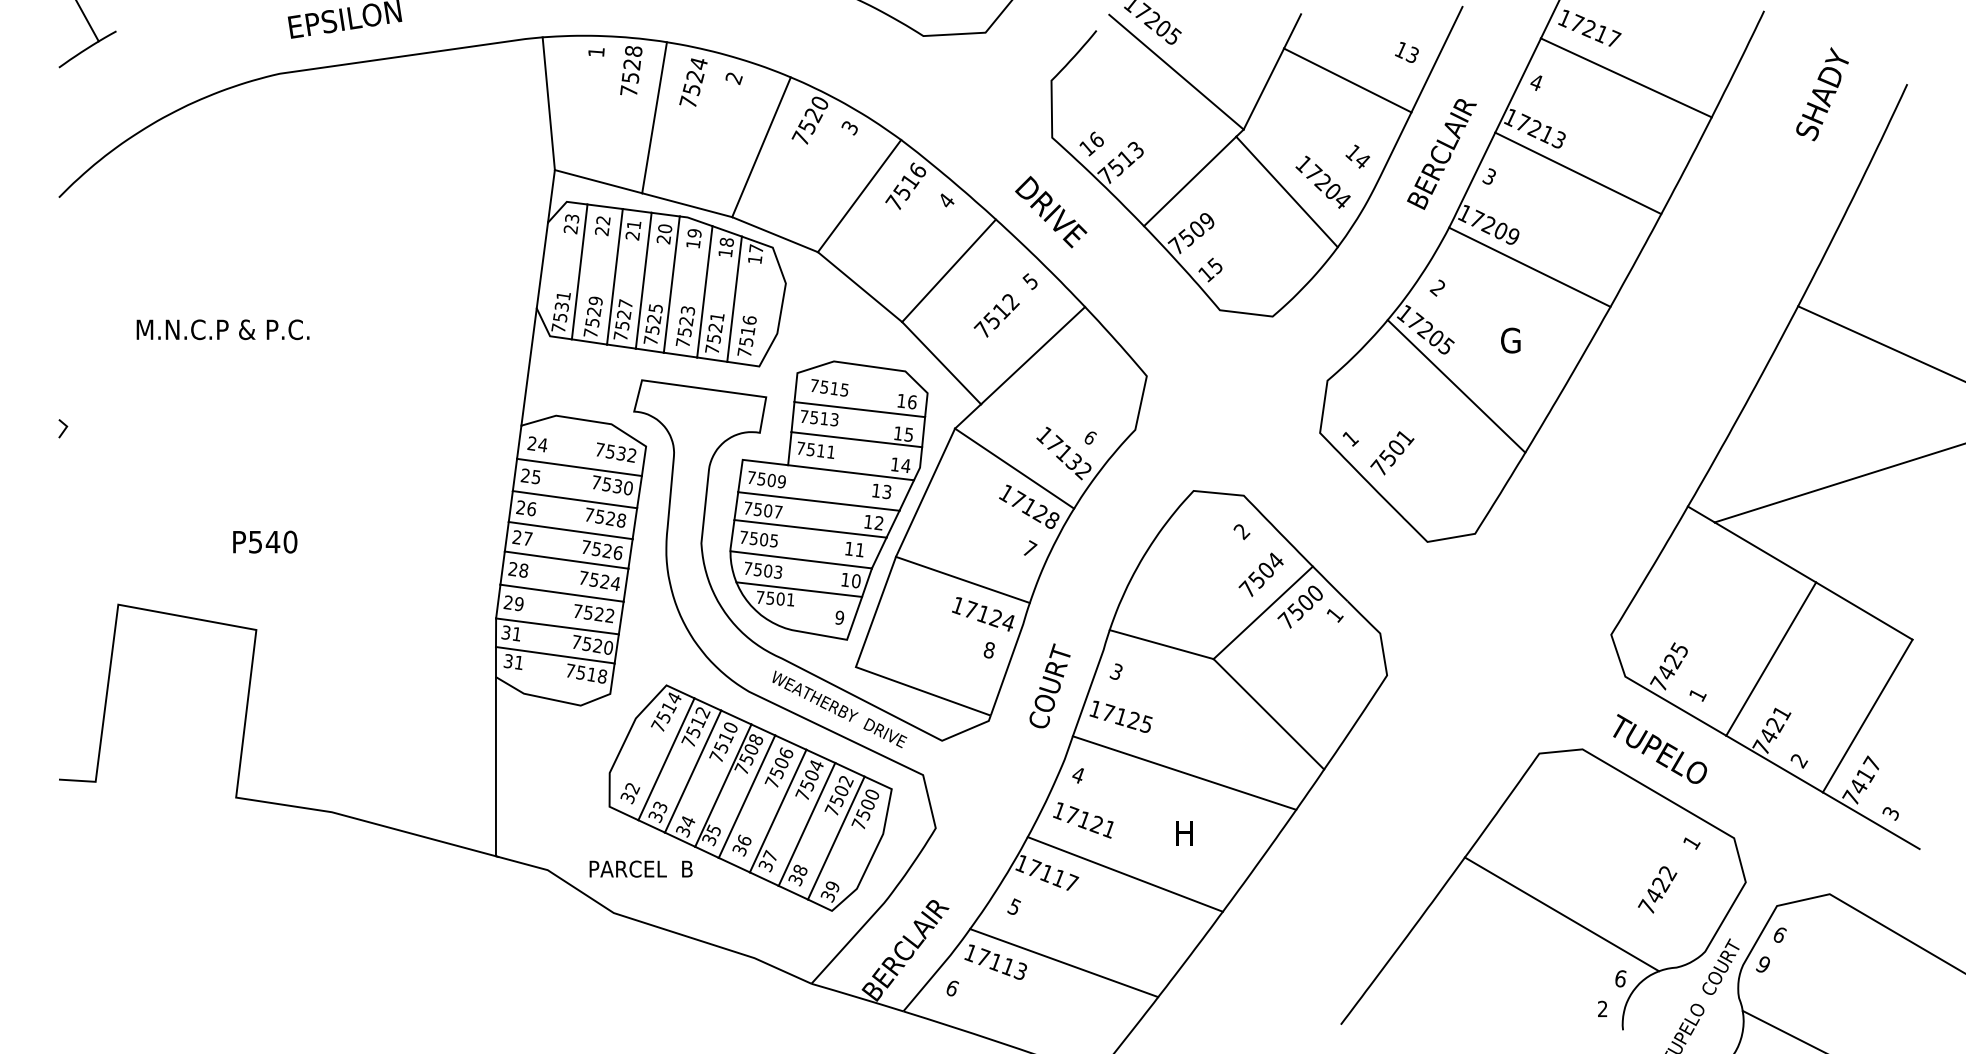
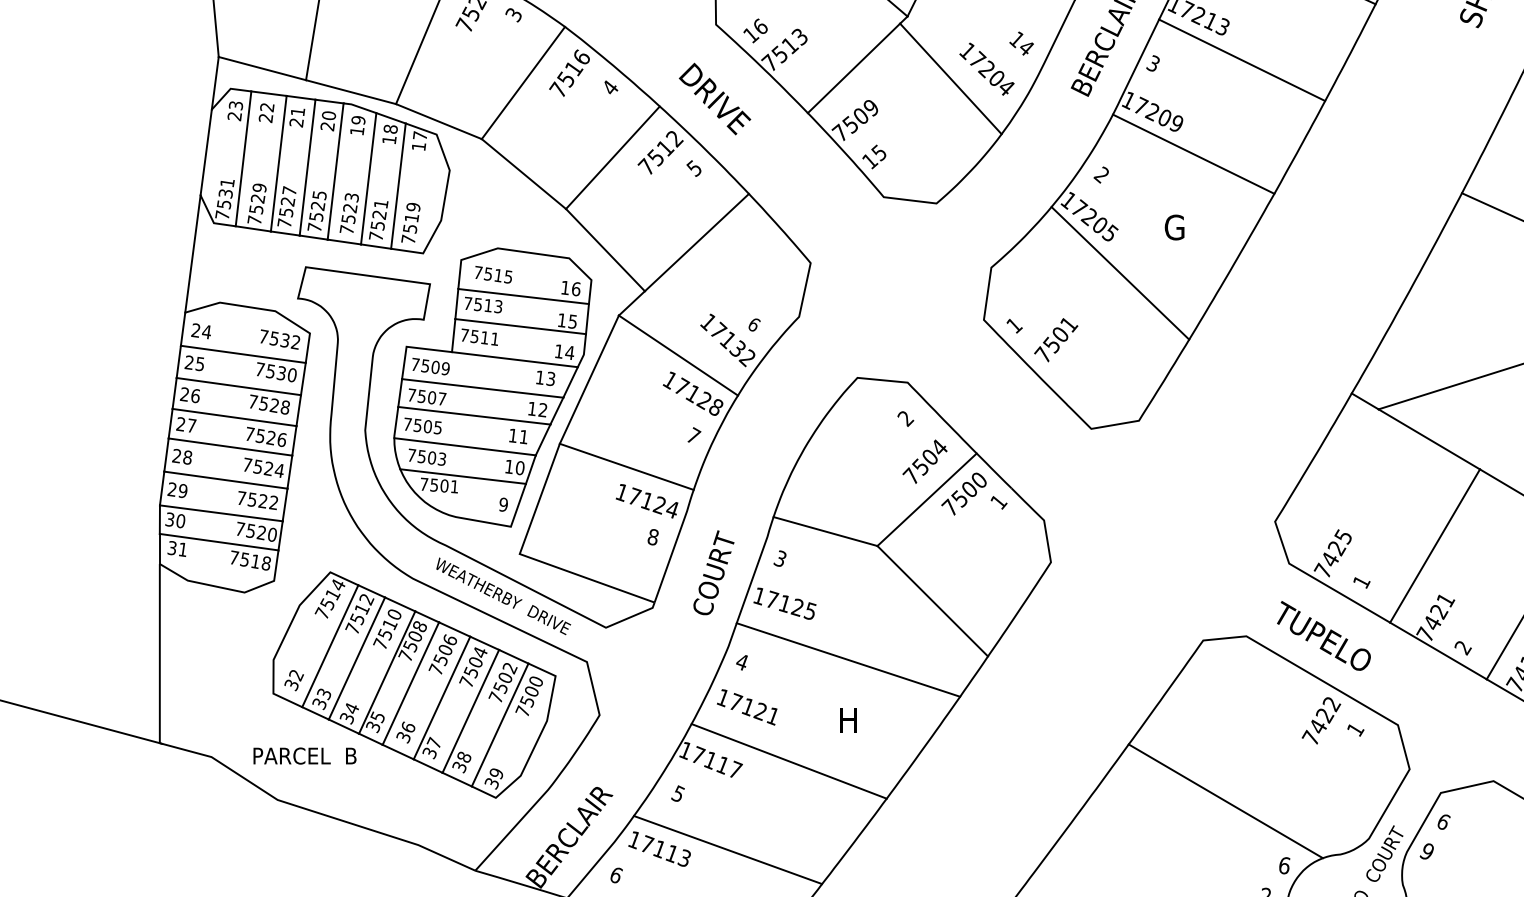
text: (996, 315) -> (660, 152), moved
text: (749, 320) -> (413, 207), 7516 -> 7519
text: (516, 634) -> (180, 521), 31 -> 30
text: (1657, 889) -> (1321, 720), moved

